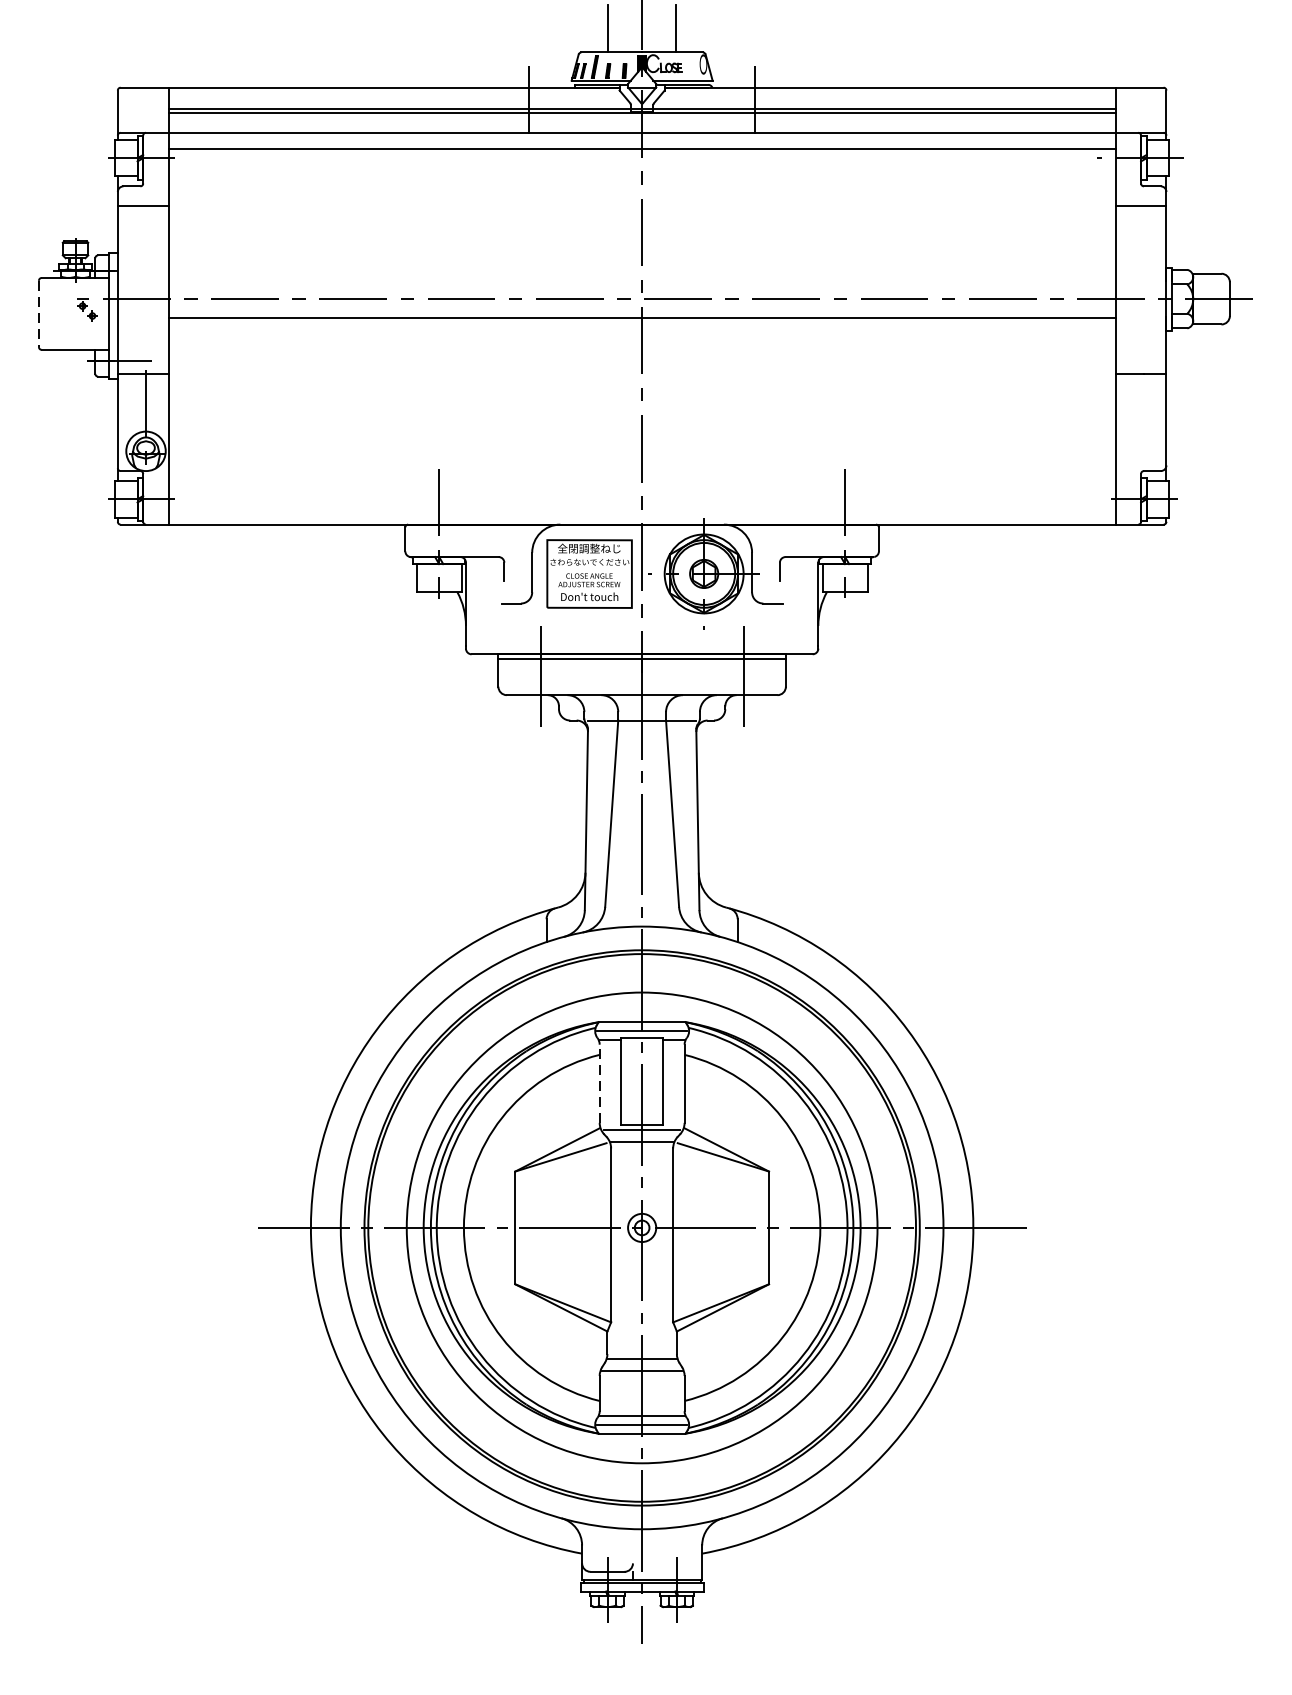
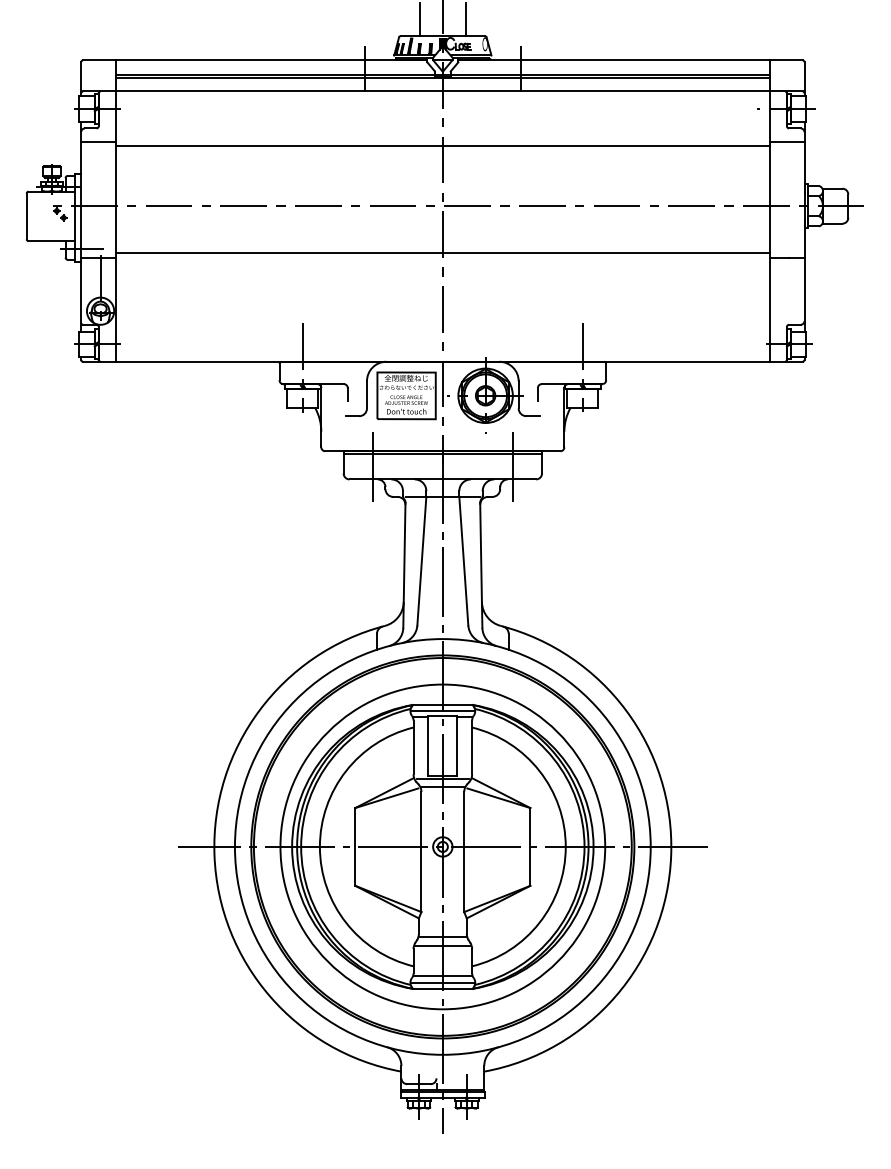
line: (641, 148) -> (442, 145), moved
line: (38, 314) -> (26, 216), dashed -> solid
line: (641, 318) -> (442, 253), moved
line: (599, 1083) -> (413, 747), dashed -> solid

